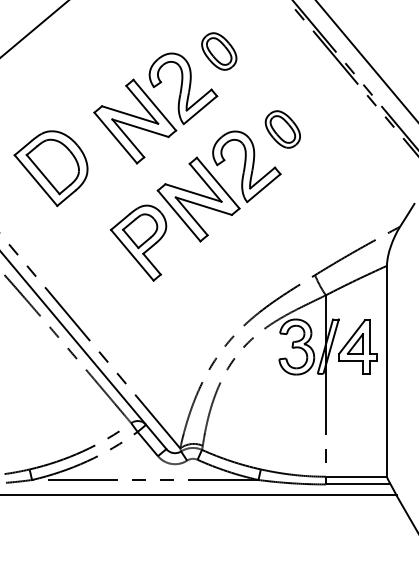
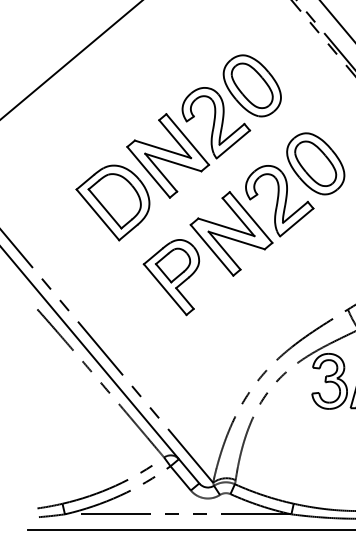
part: (218, 51) -> (251, 85), size x1.67
part: (282, 129) -> (315, 163), size x1.67
part: (50, 168) -> (112, 202), moved

